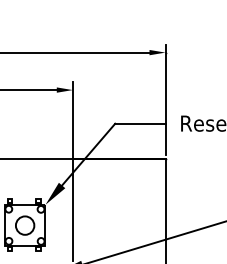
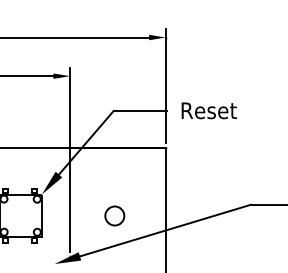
circle: (24, 225) -> (114, 215), moved

